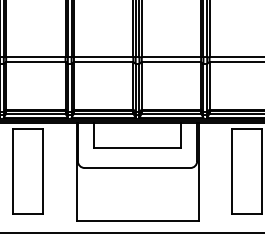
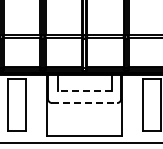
line: (137, 147) -> (84, 90), solid -> dashed
line: (139, 168) -> (85, 103), solid -> dashed

